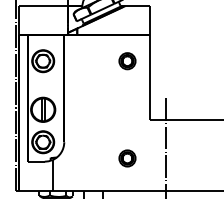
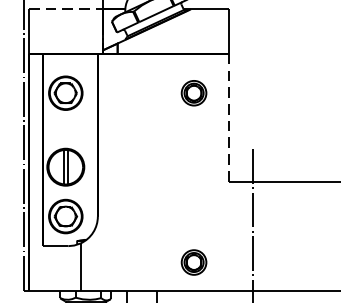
line: (43, 6) -> (66, 9), solid -> dashed
line: (150, 77) -> (229, 118), solid -> dashed
part: (127, 158) -> (194, 262), moved

